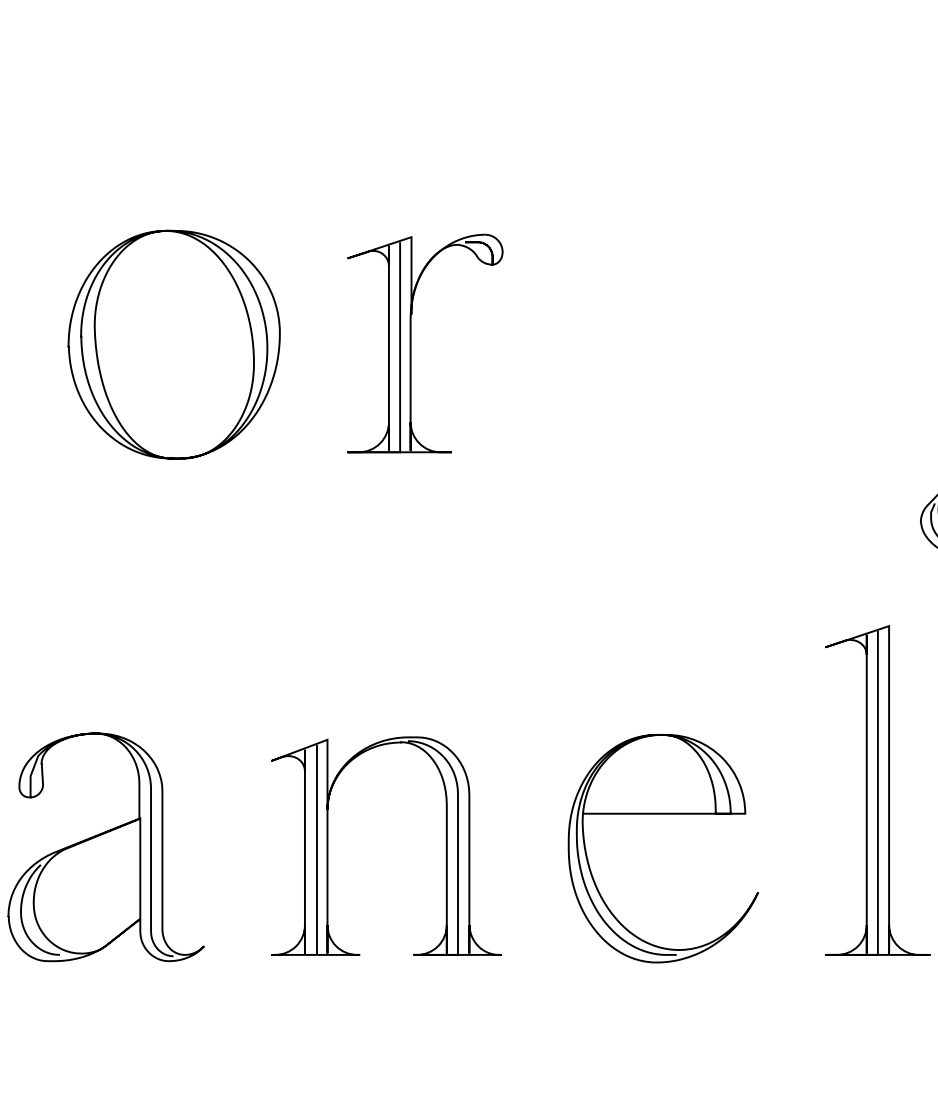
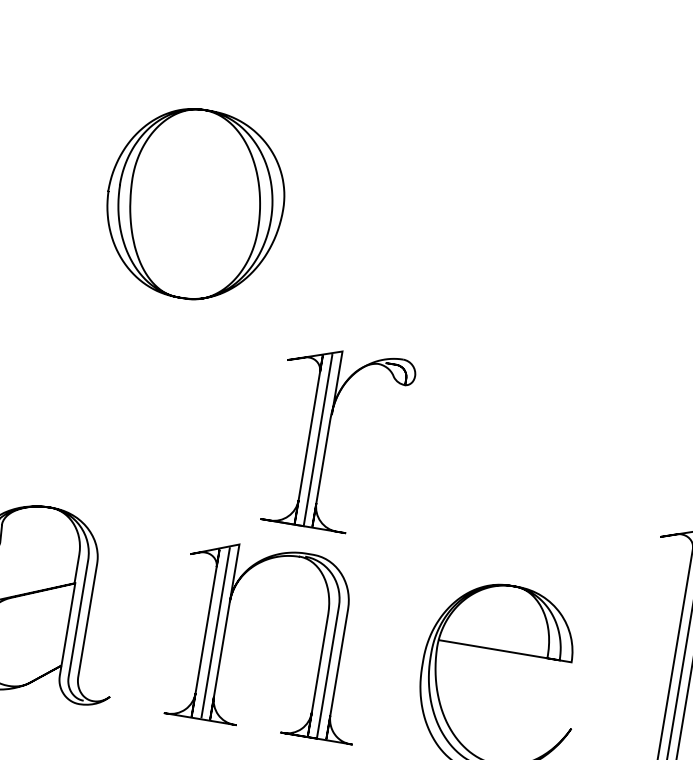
part: (411, 343) -> (327, 438), moved
curve: (98, 356) -> (131, 203), moved

